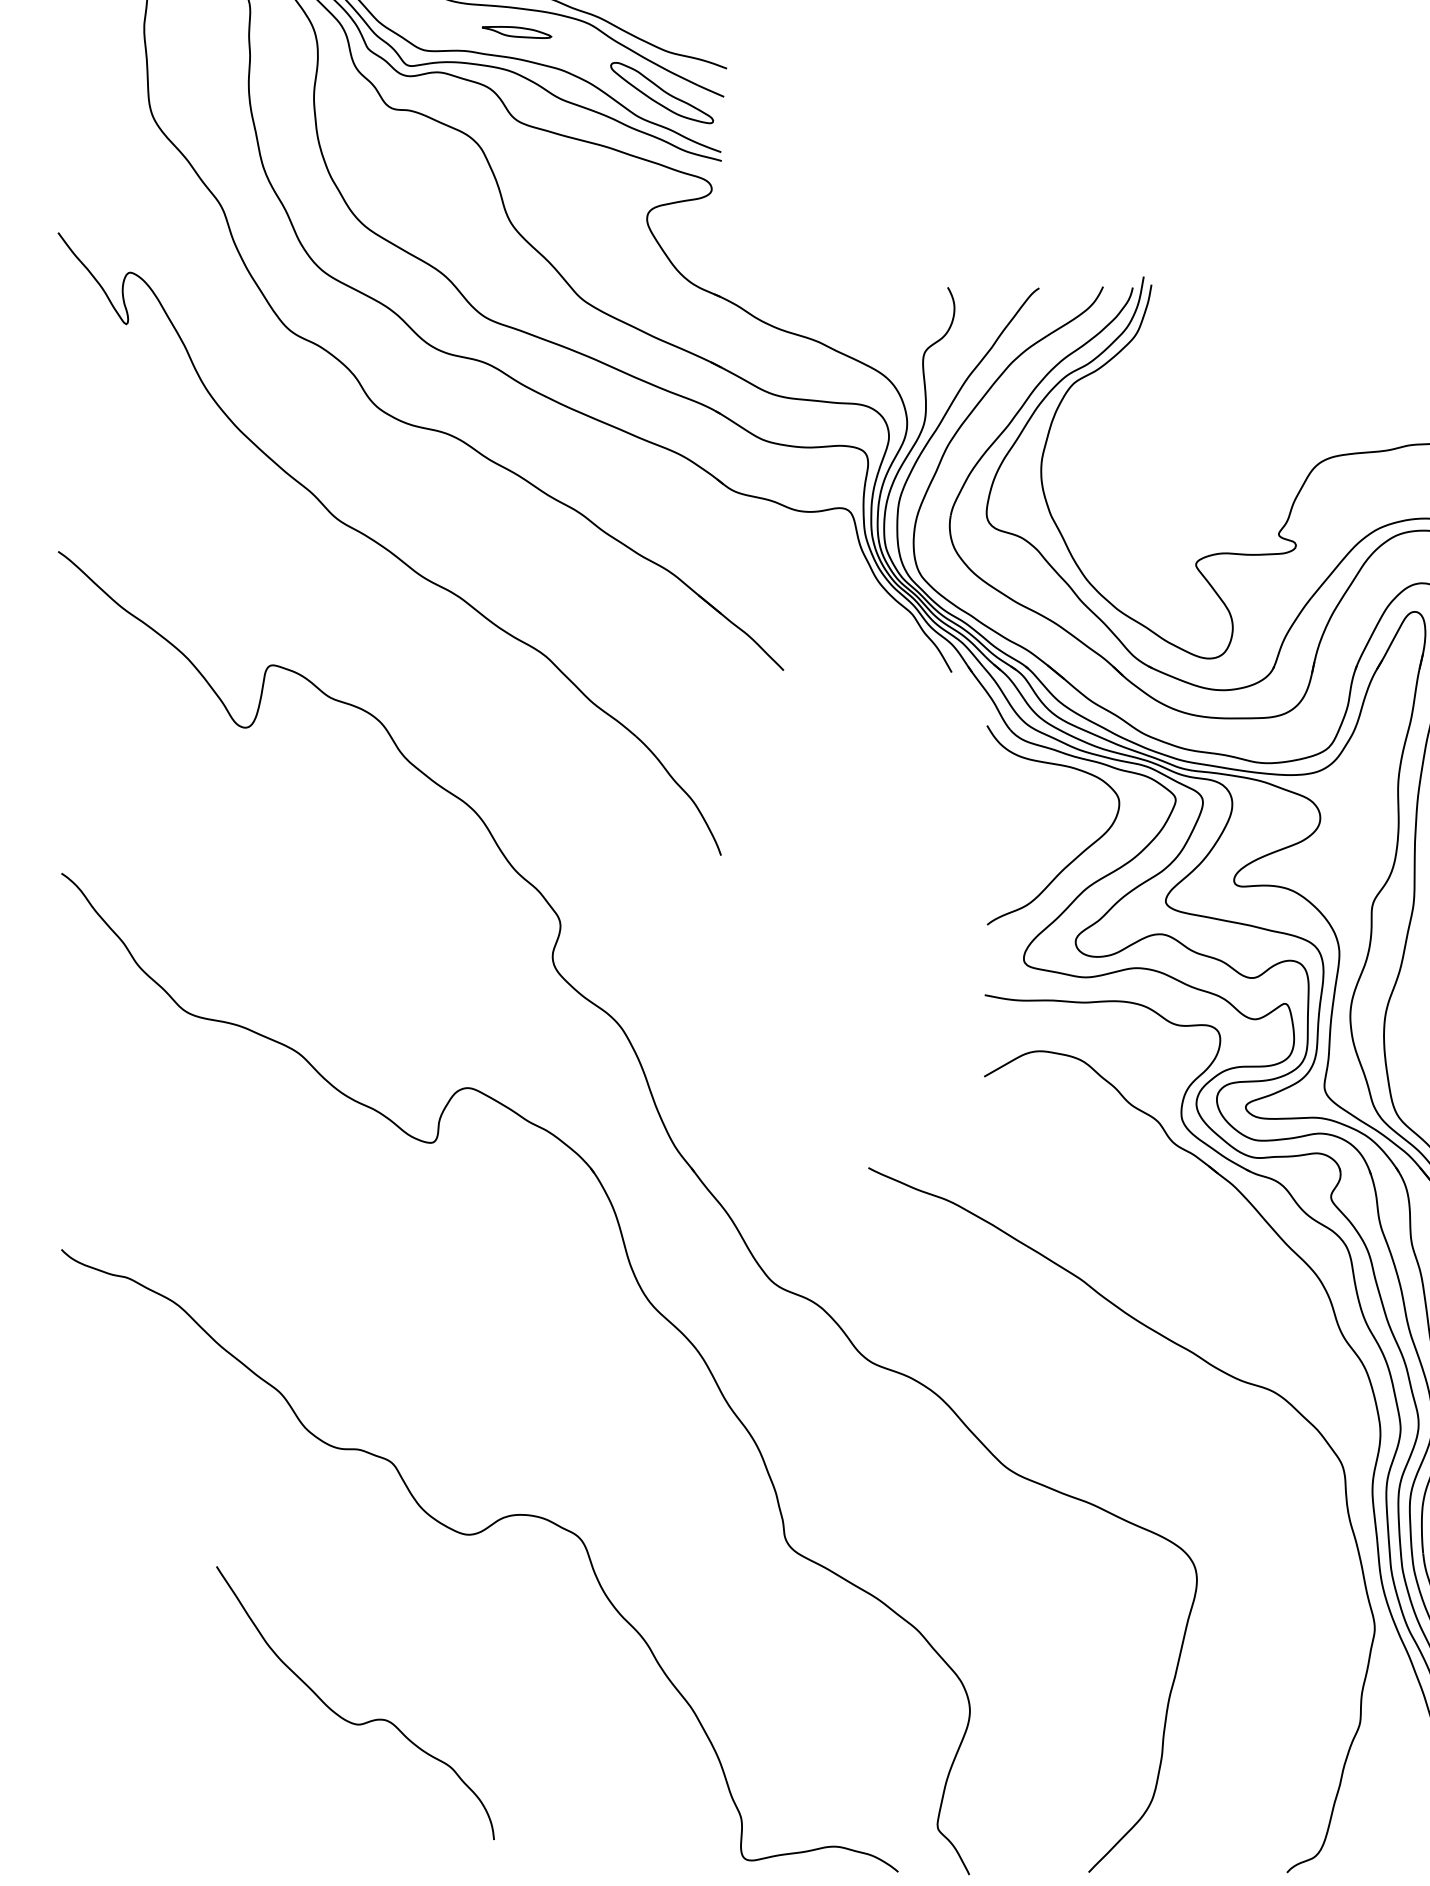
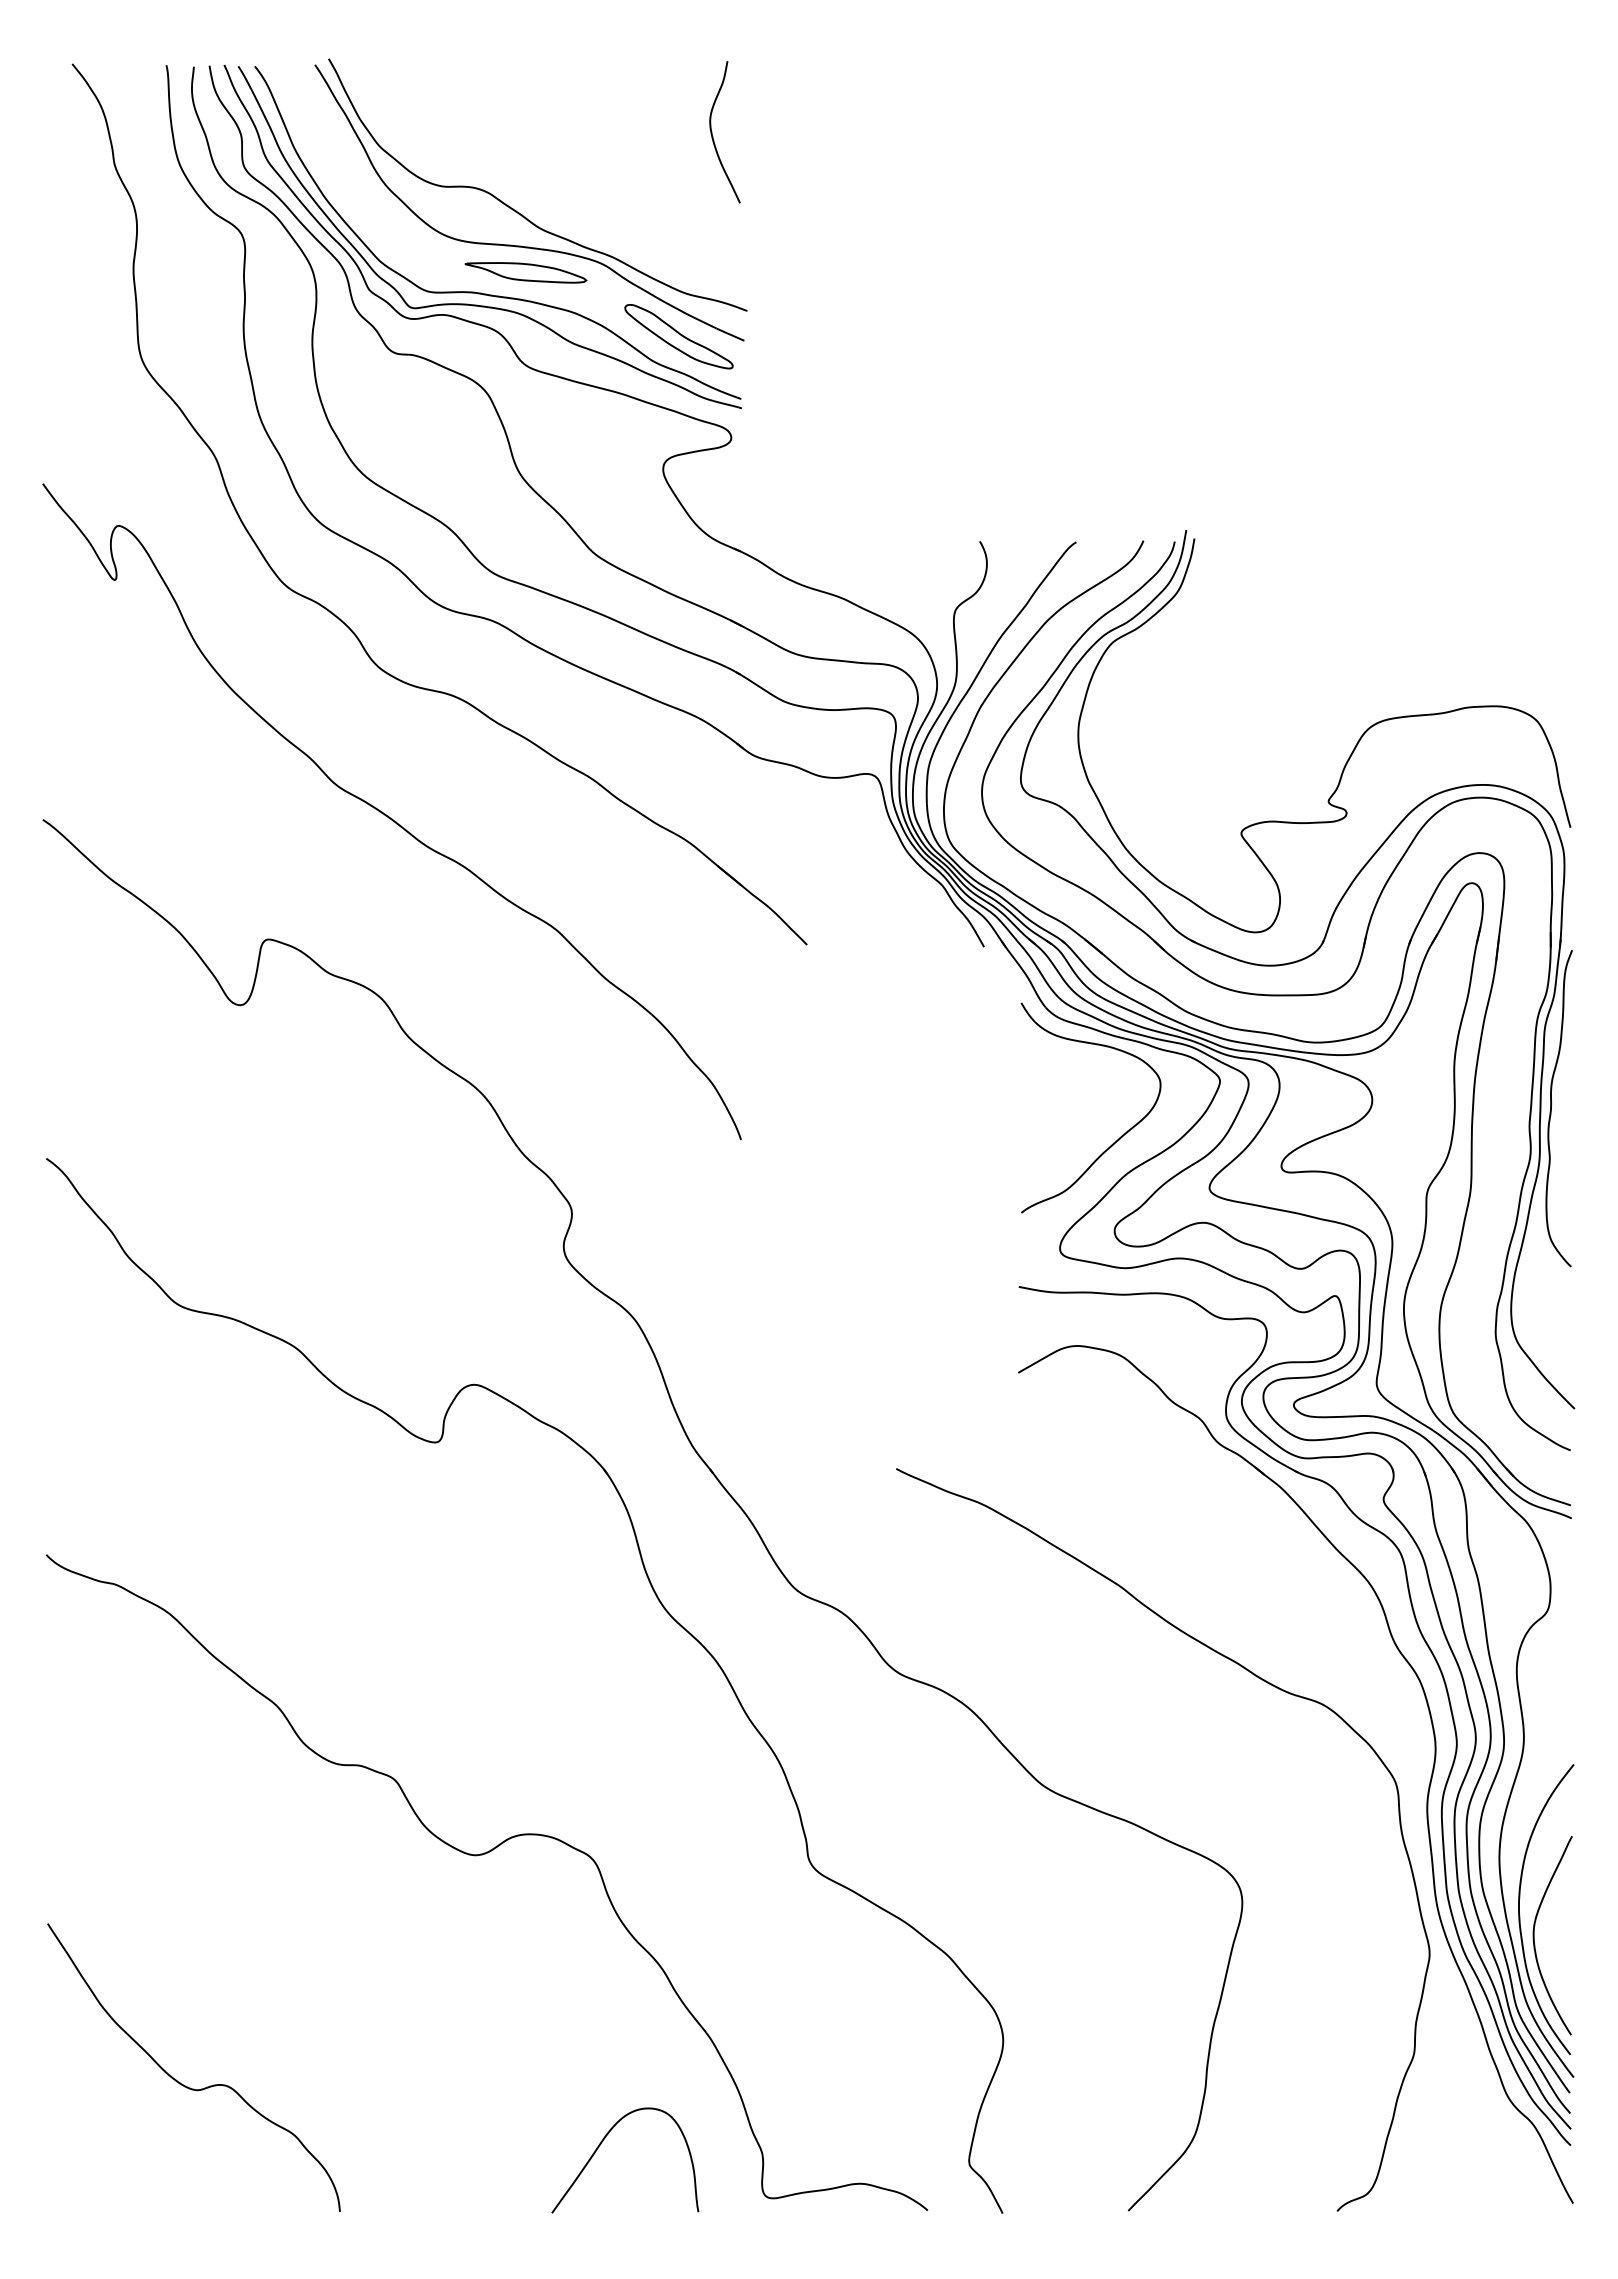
part: (516, 32) -> (525, 272), size x1.67
curve: (344, 1718) -> (182, 2083), moved
curve: (588, 1809) -> (601, 2144), added

